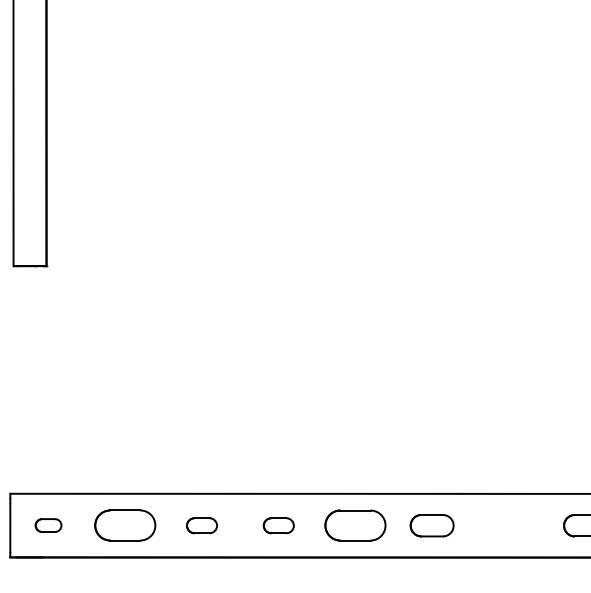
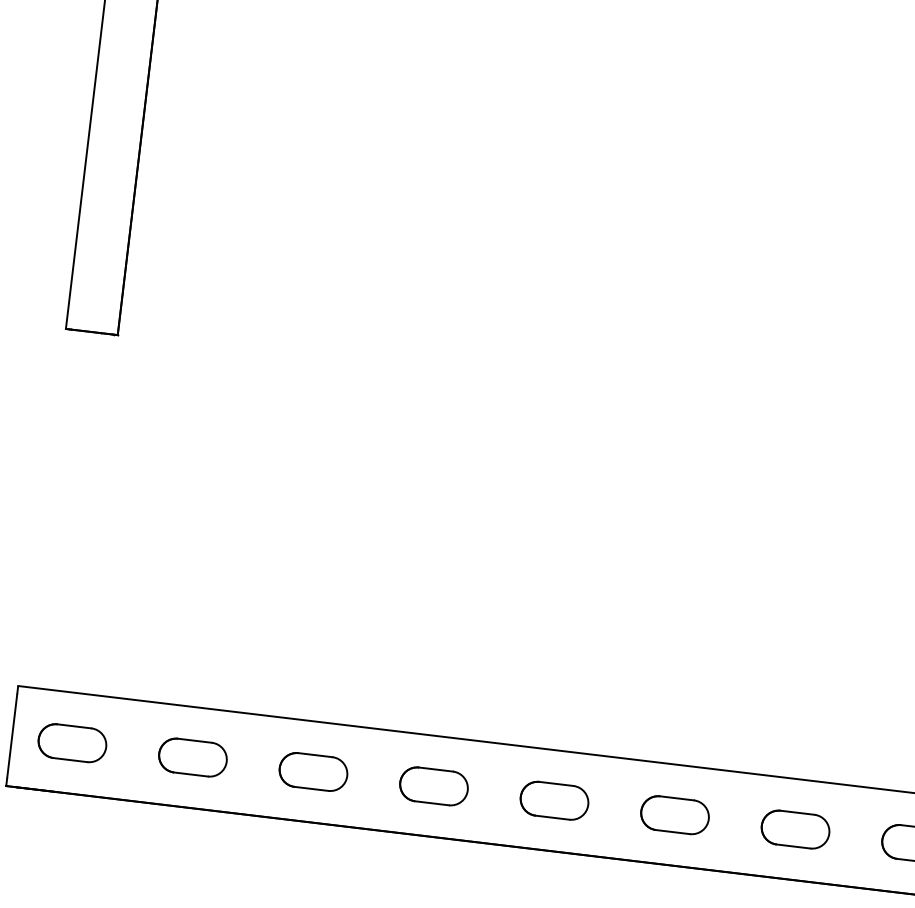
part: (48, 525) -> (72, 743), size x1.67
part: (125, 525) -> (193, 757), size x0.71
part: (201, 525) -> (312, 771), size x1.43
part: (278, 525) -> (433, 786), size x1.43
part: (355, 525) -> (554, 800), size x0.71
part: (508, 525) -> (795, 829), added

